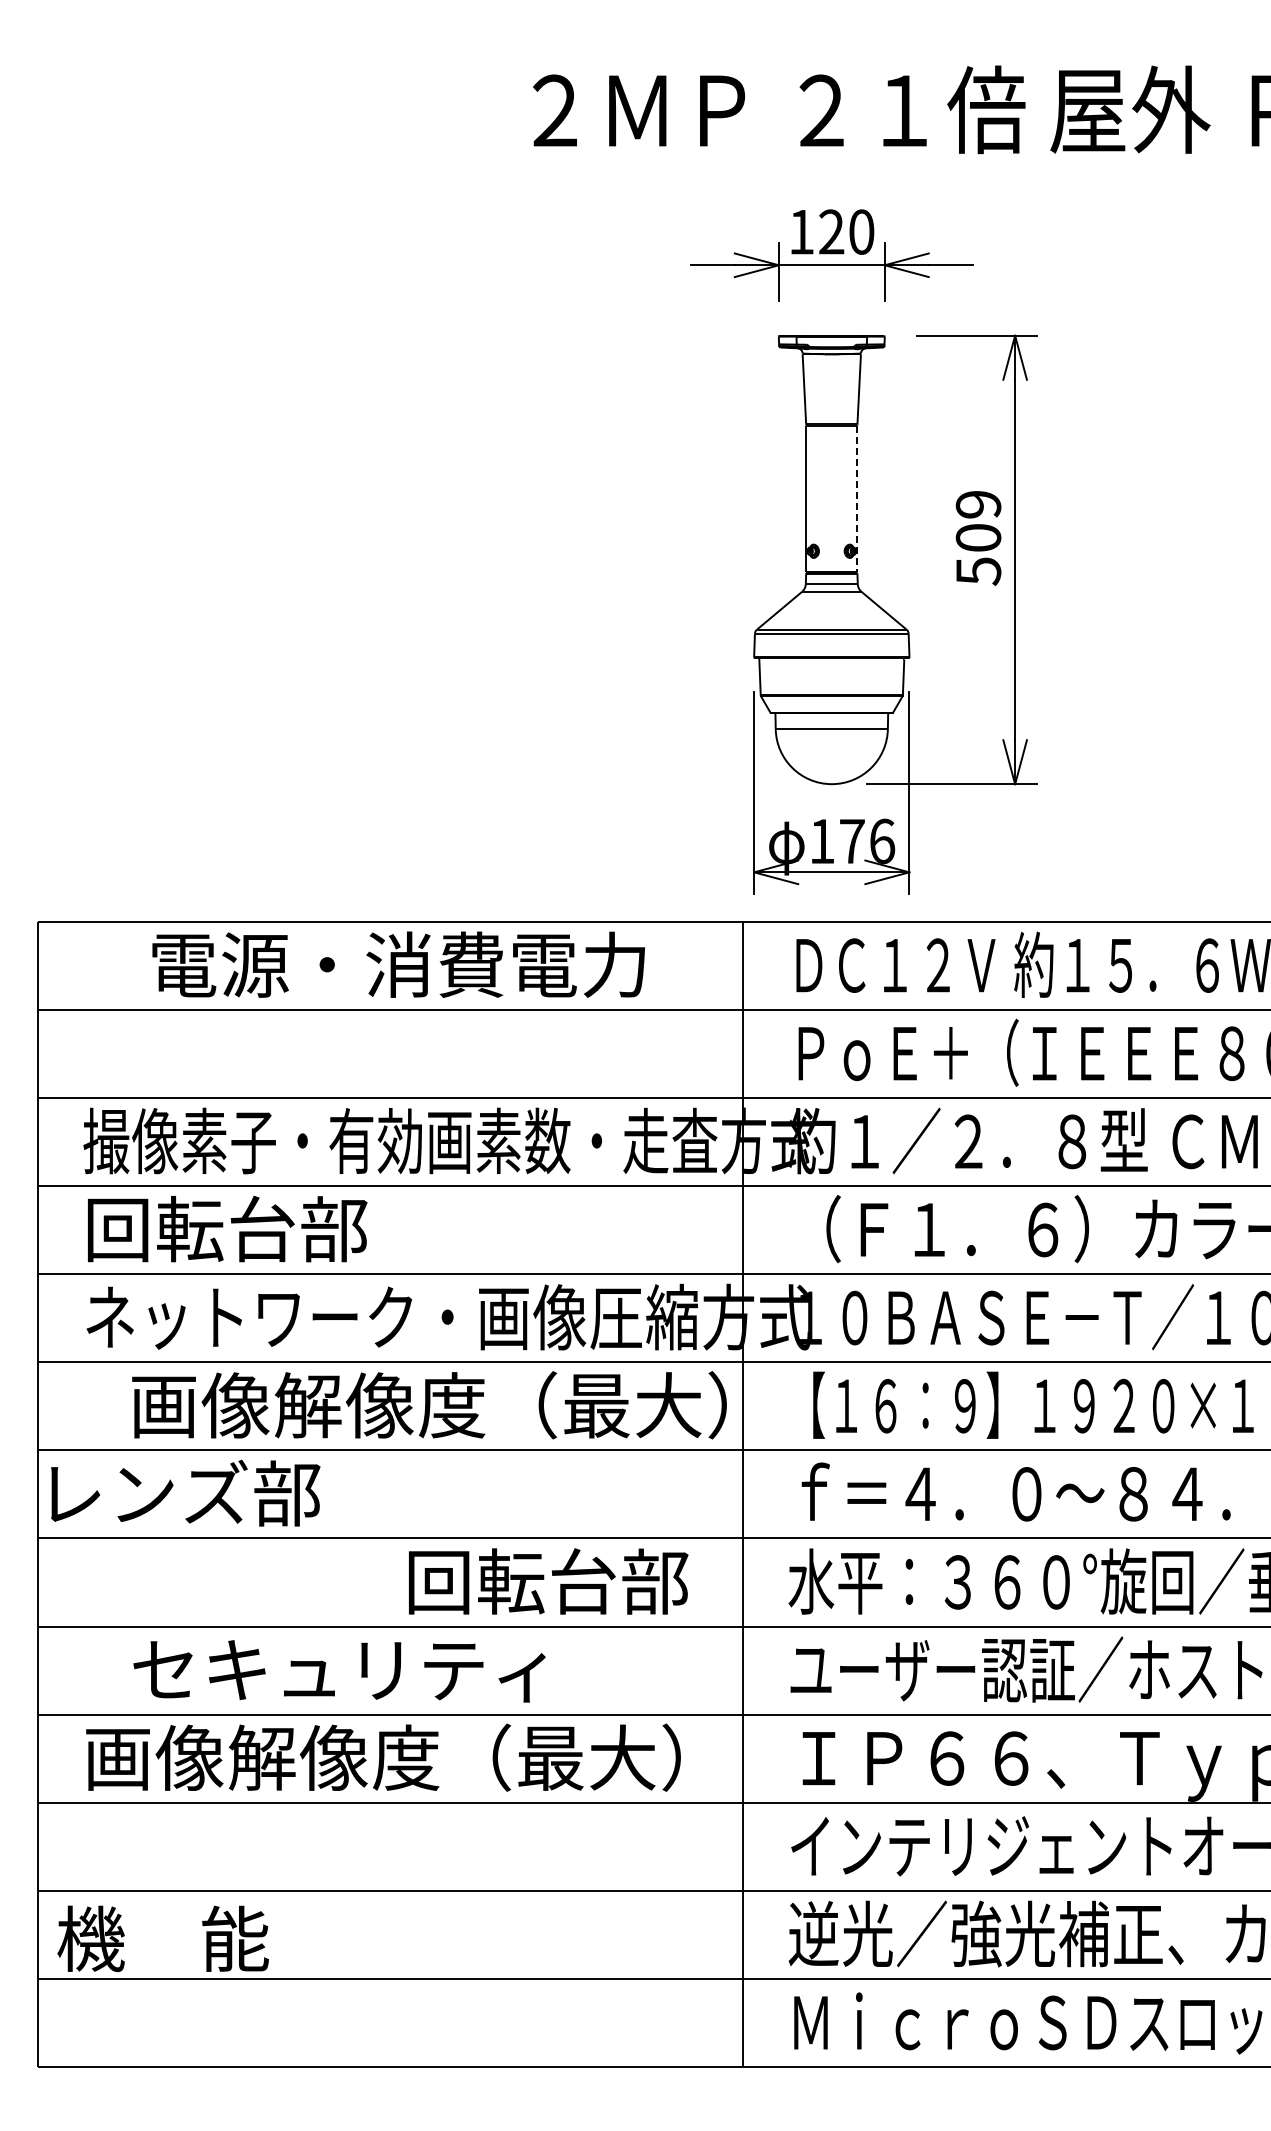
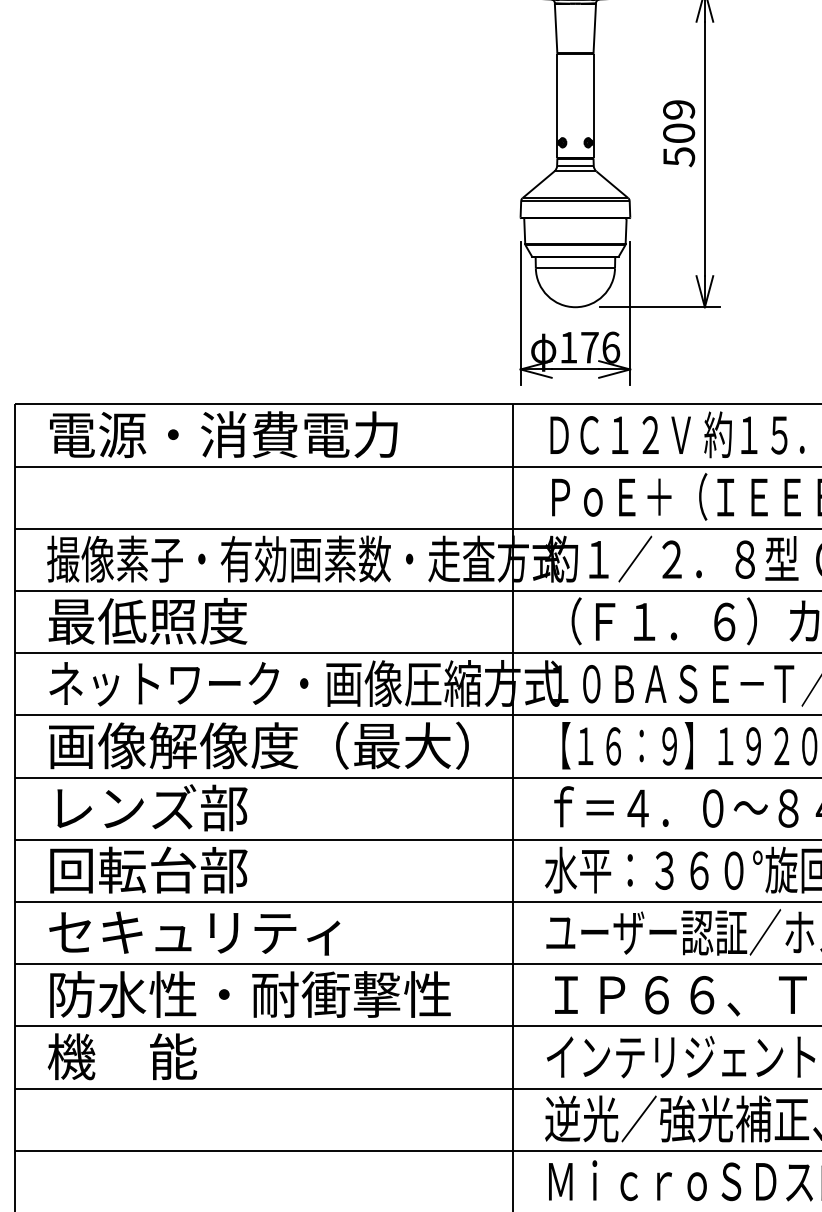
line: (857, 499) -> (593, 106), dashed -> solid
text: (398, 964) -> (223, 434), moved
text: (226, 1228) -> (148, 620), 回転台部 -> 最低照度
text: (429, 1405) -> (258, 745), moved
text: (185, 1492) -> (152, 807), moved
text: (548, 1581) -> (148, 870), moved
text: (339, 1671) -> (194, 933), moved
text: (383, 1757) -> (258, 994), 画像解像度（最大） -> 防水性・耐衝撃性
text: (162, 1938) -> (121, 1056), moved

